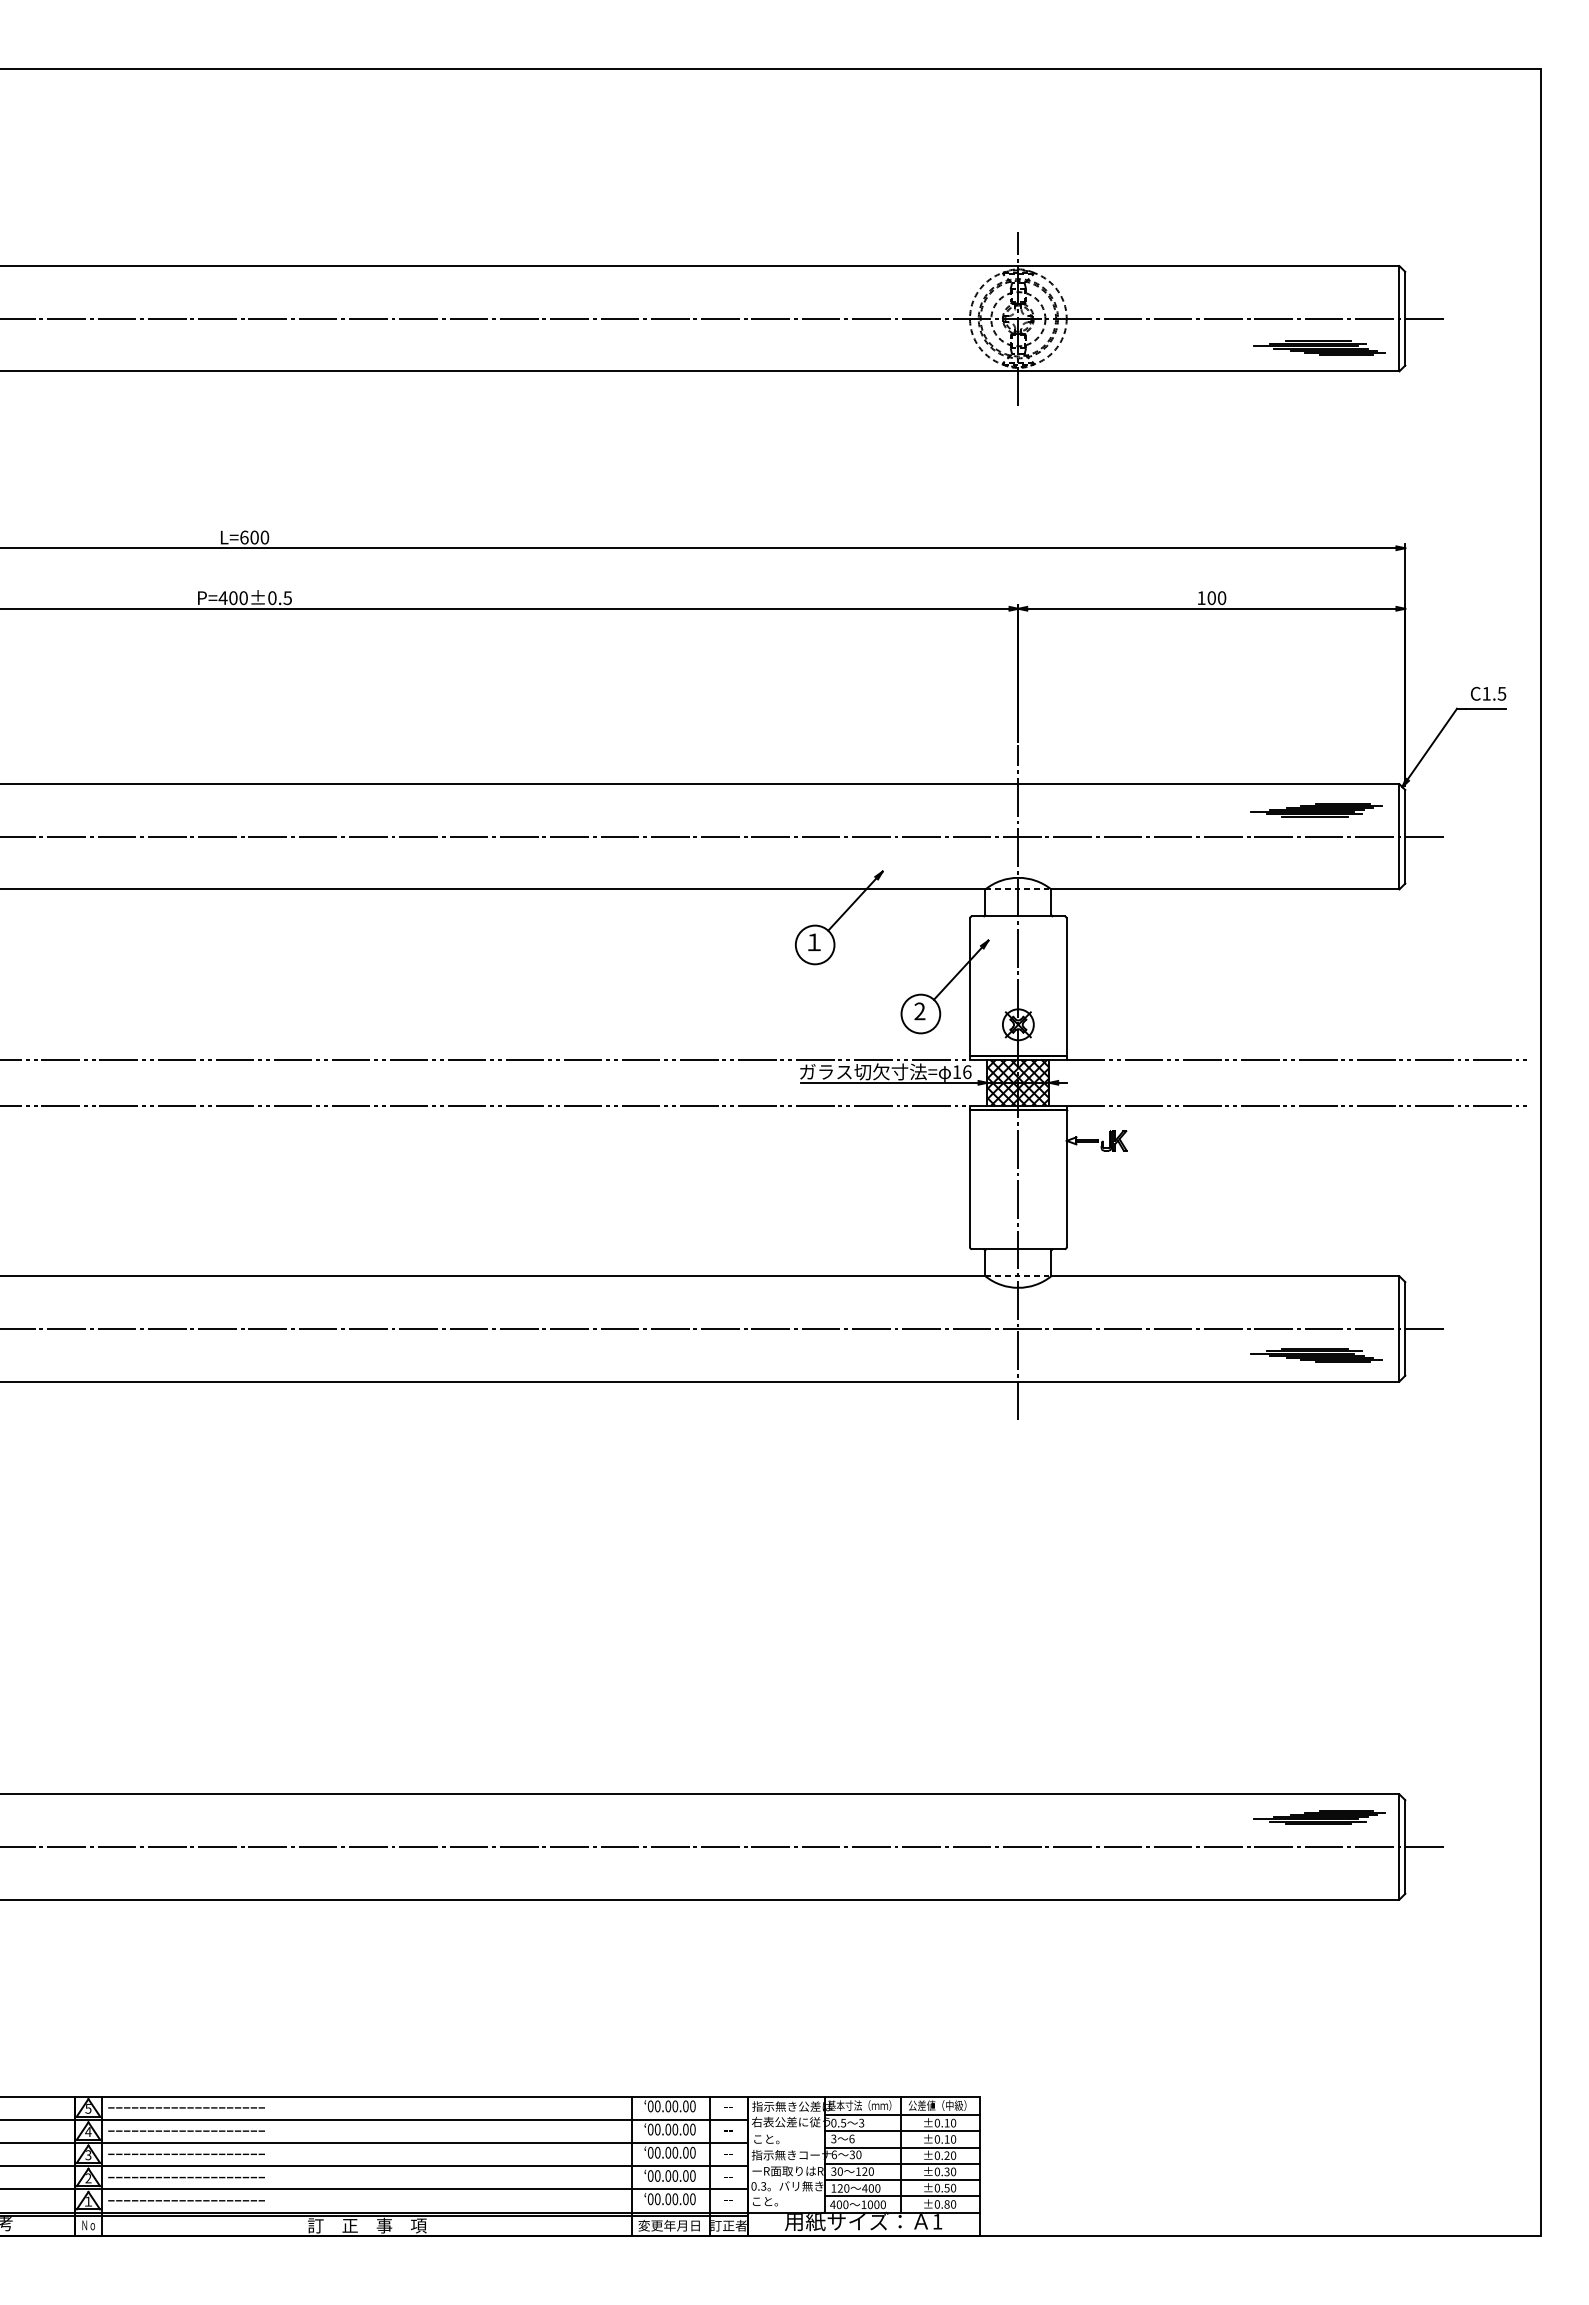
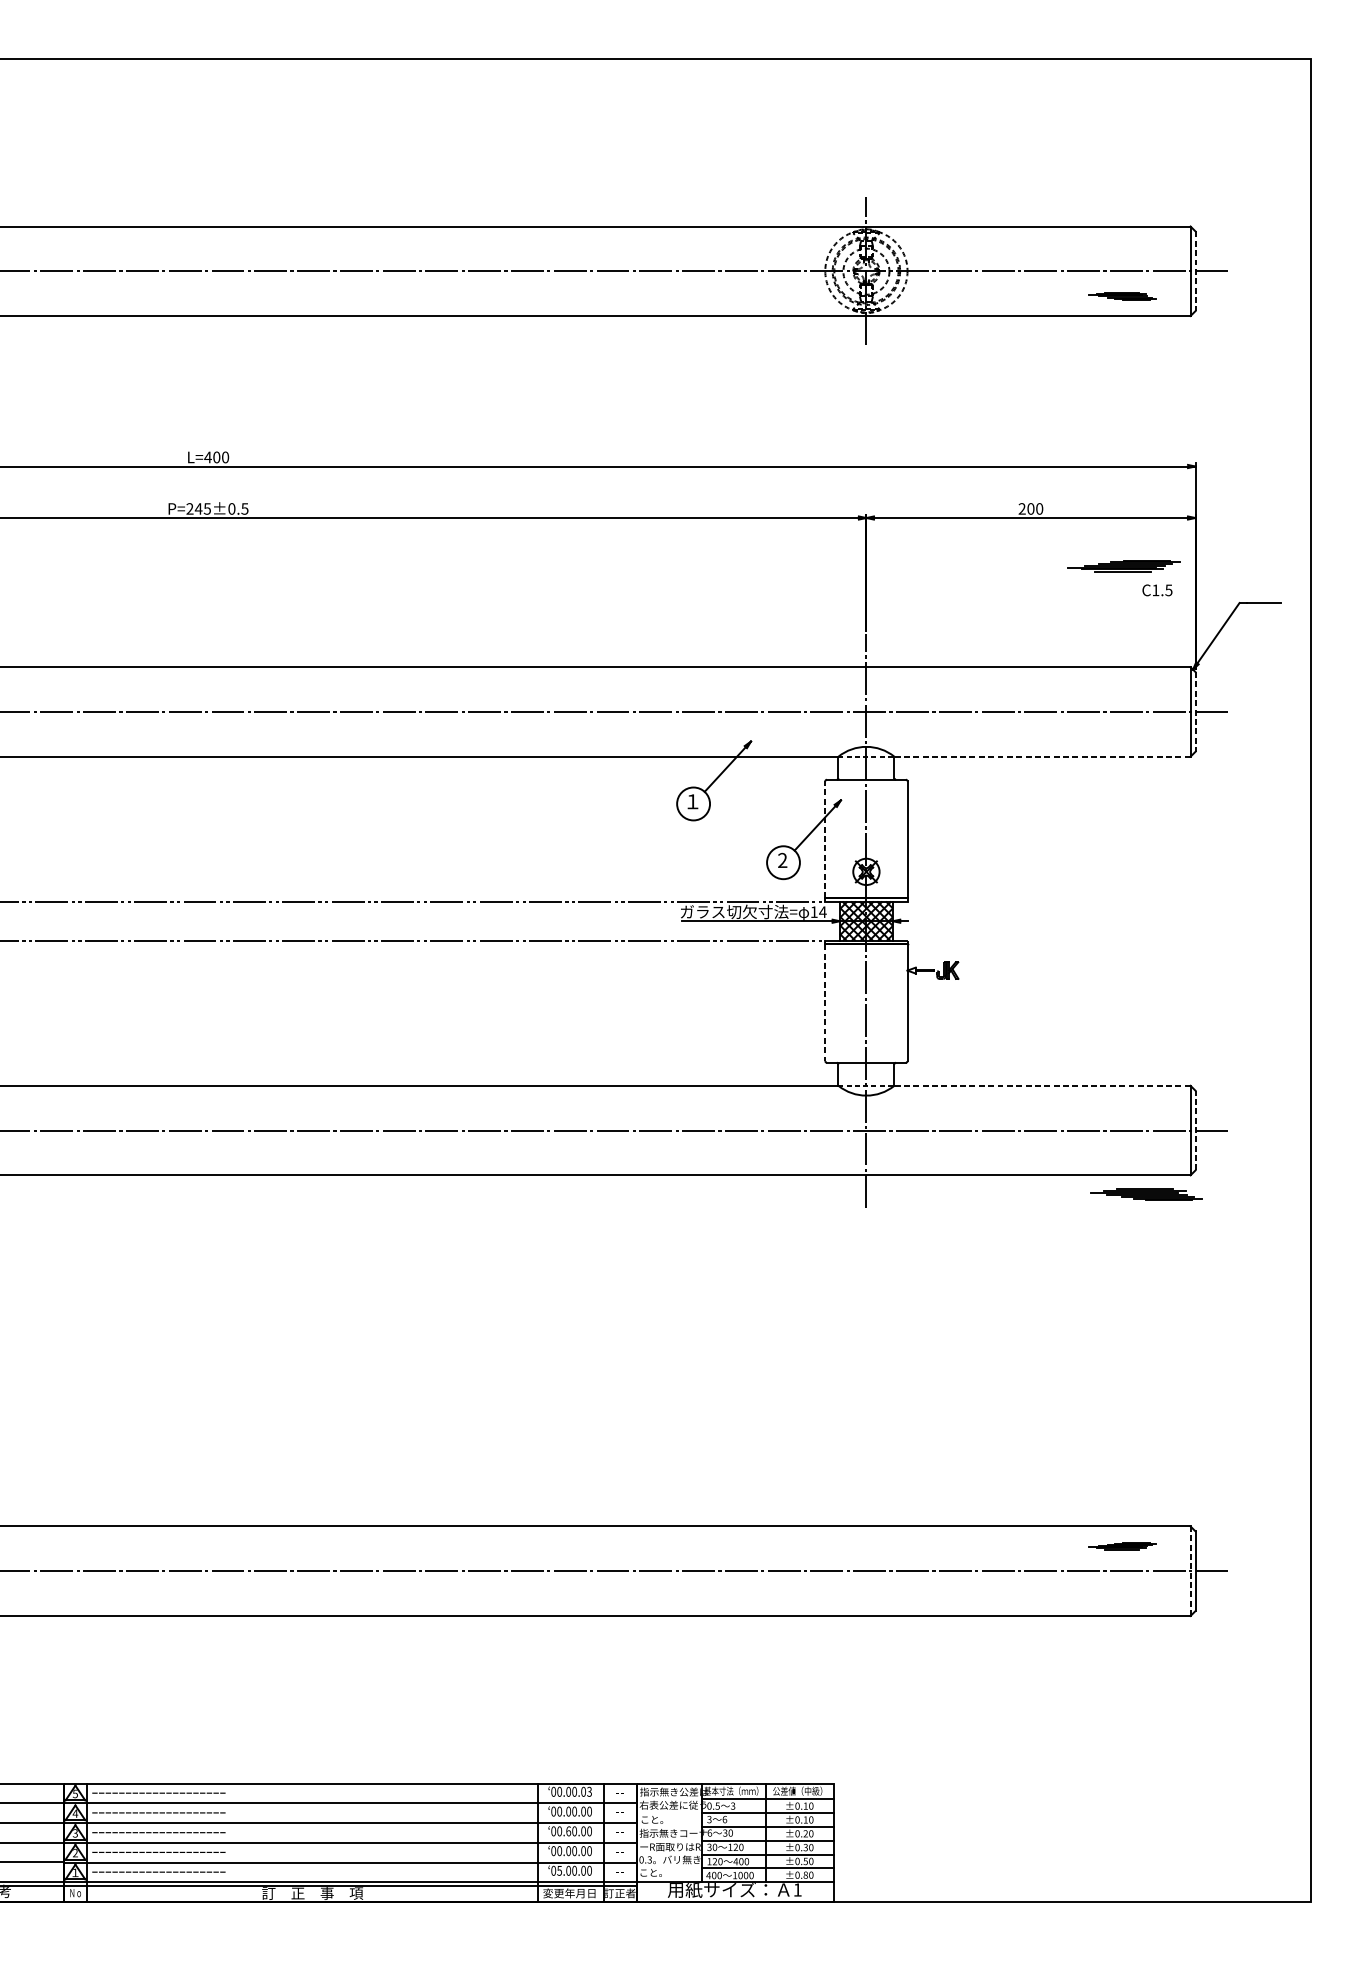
line: (1405, 318) -> (1195, 271), solid -> dashed
part: (1319, 347) -> (1122, 295), size x0.6
text: (243, 537) -> (207, 457), L=600 -> L=400
text: (1201, 597) -> (1022, 508), 100 -> 200
text: (232, 598) -> (197, 509), P=400±0.5 -> P=245±0.5
text: (1488, 693) -> (1157, 590), moved
part: (1316, 810) -> (1124, 566), moved
line: (1405, 836) -> (1195, 711), solid -> dashed
line: (1224, 889) -> (1041, 756), solid -> dashed
line: (970, 987) -> (825, 840), solid -> dashed
line: (1297, 1059) -> (1103, 901), removed
text: (966, 1072) -> (822, 912), 16 -> 14
line: (1297, 1106) -> (1103, 941), removed
line: (970, 1178) -> (825, 1002), solid -> dashed
line: (1224, 1276) -> (1041, 1085), solid -> dashed
line: (1405, 1328) -> (1195, 1130), solid -> dashed
part: (1316, 1355) -> (1146, 1194), moved
part: (1319, 1817) -> (1122, 1546), size x0.6
line: (1399, 1847) -> (1190, 1571), solid -> dashed
text: (692, 2106) -> (589, 1791), 00.00.00 -> 00.00.03
text: (668, 2152) -> (568, 1831), 00.00.00 -> 00.60.00
text: (657, 2199) -> (559, 1871), 00.00.00 -> 05.00.00

